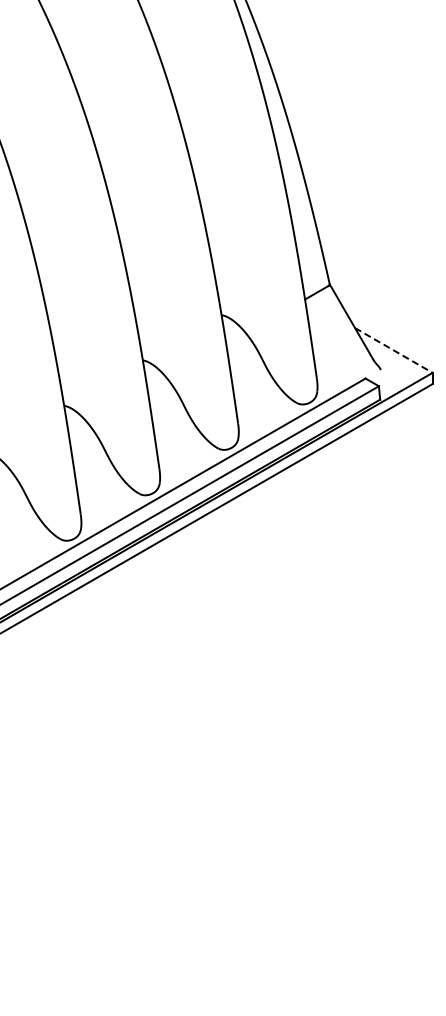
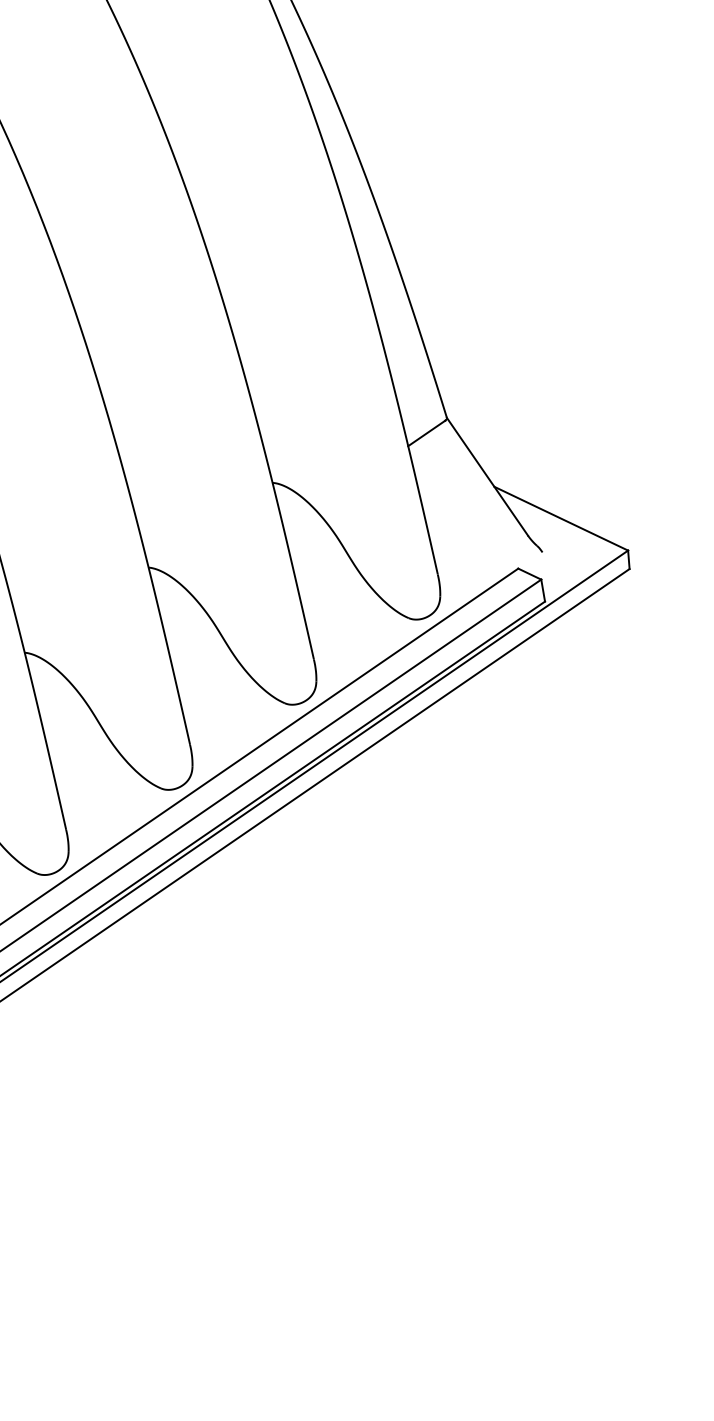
line: (393, 350) -> (560, 518), dashed -> solid

